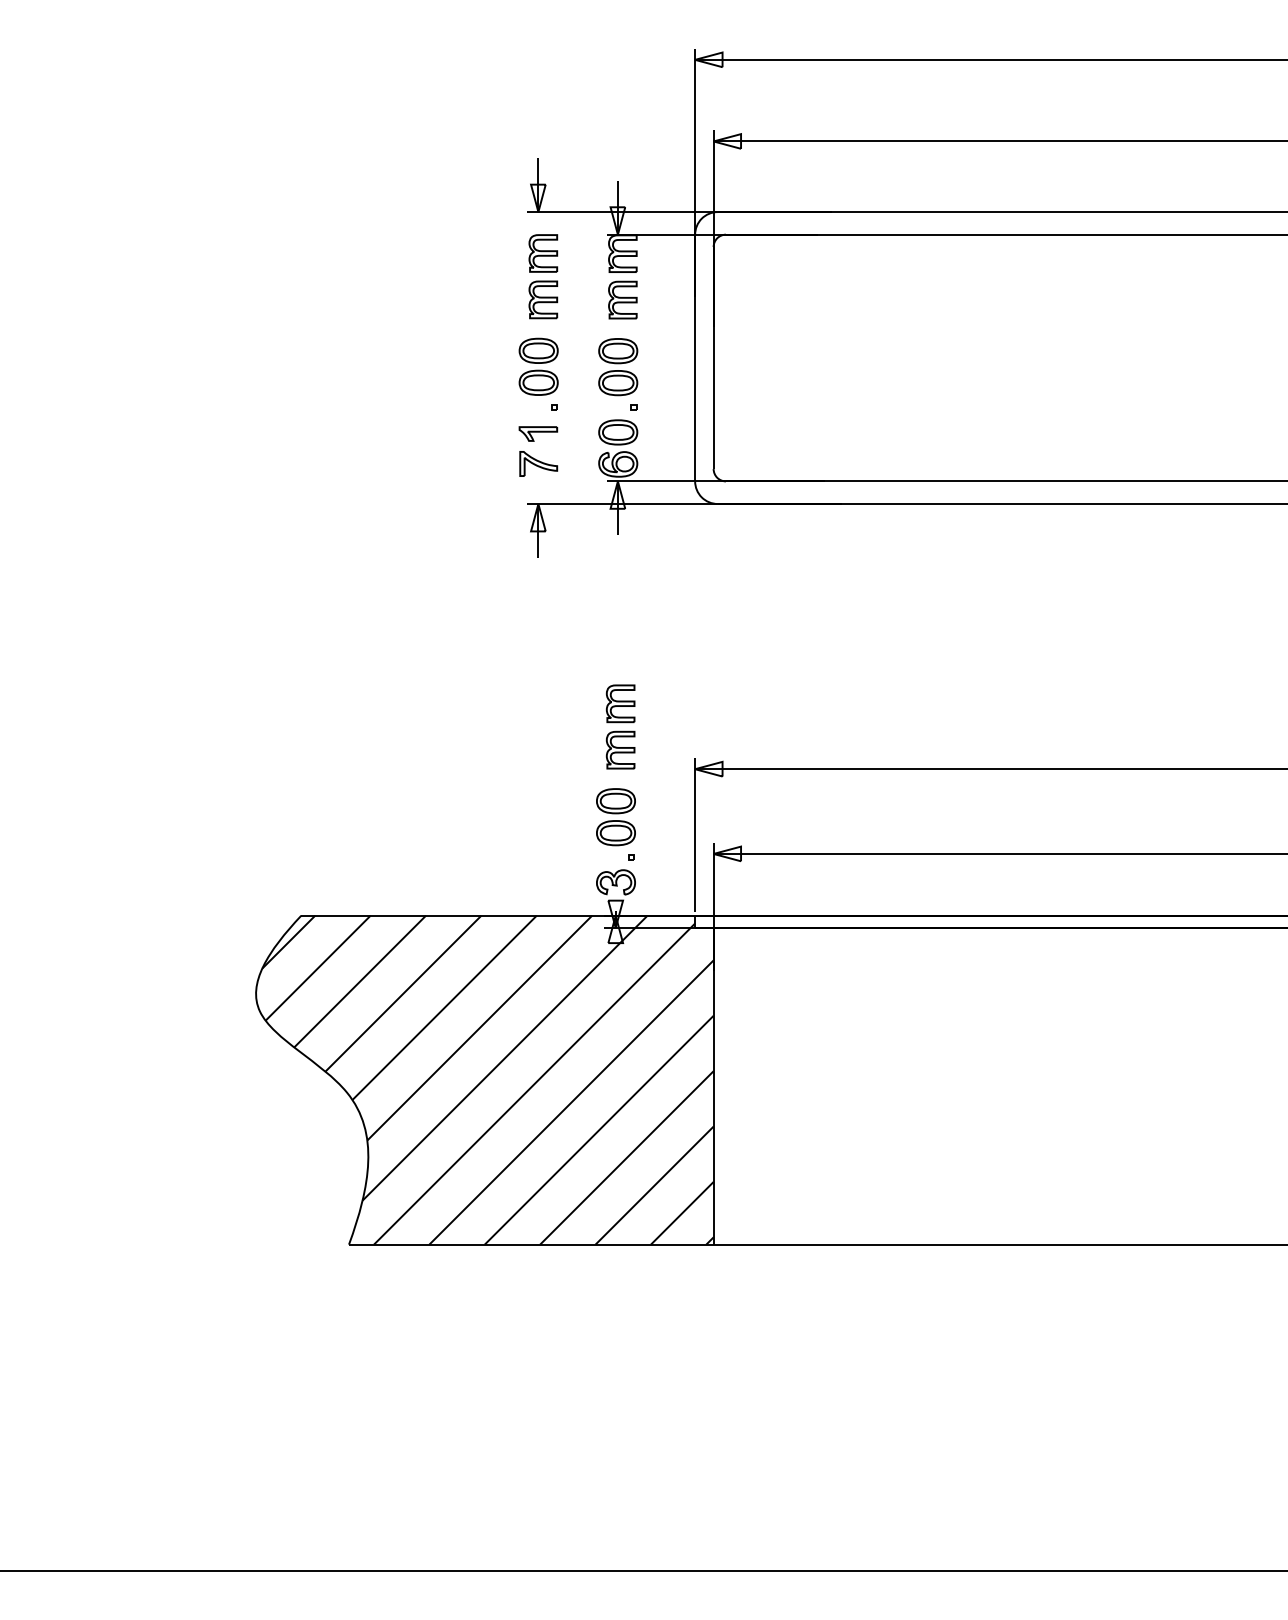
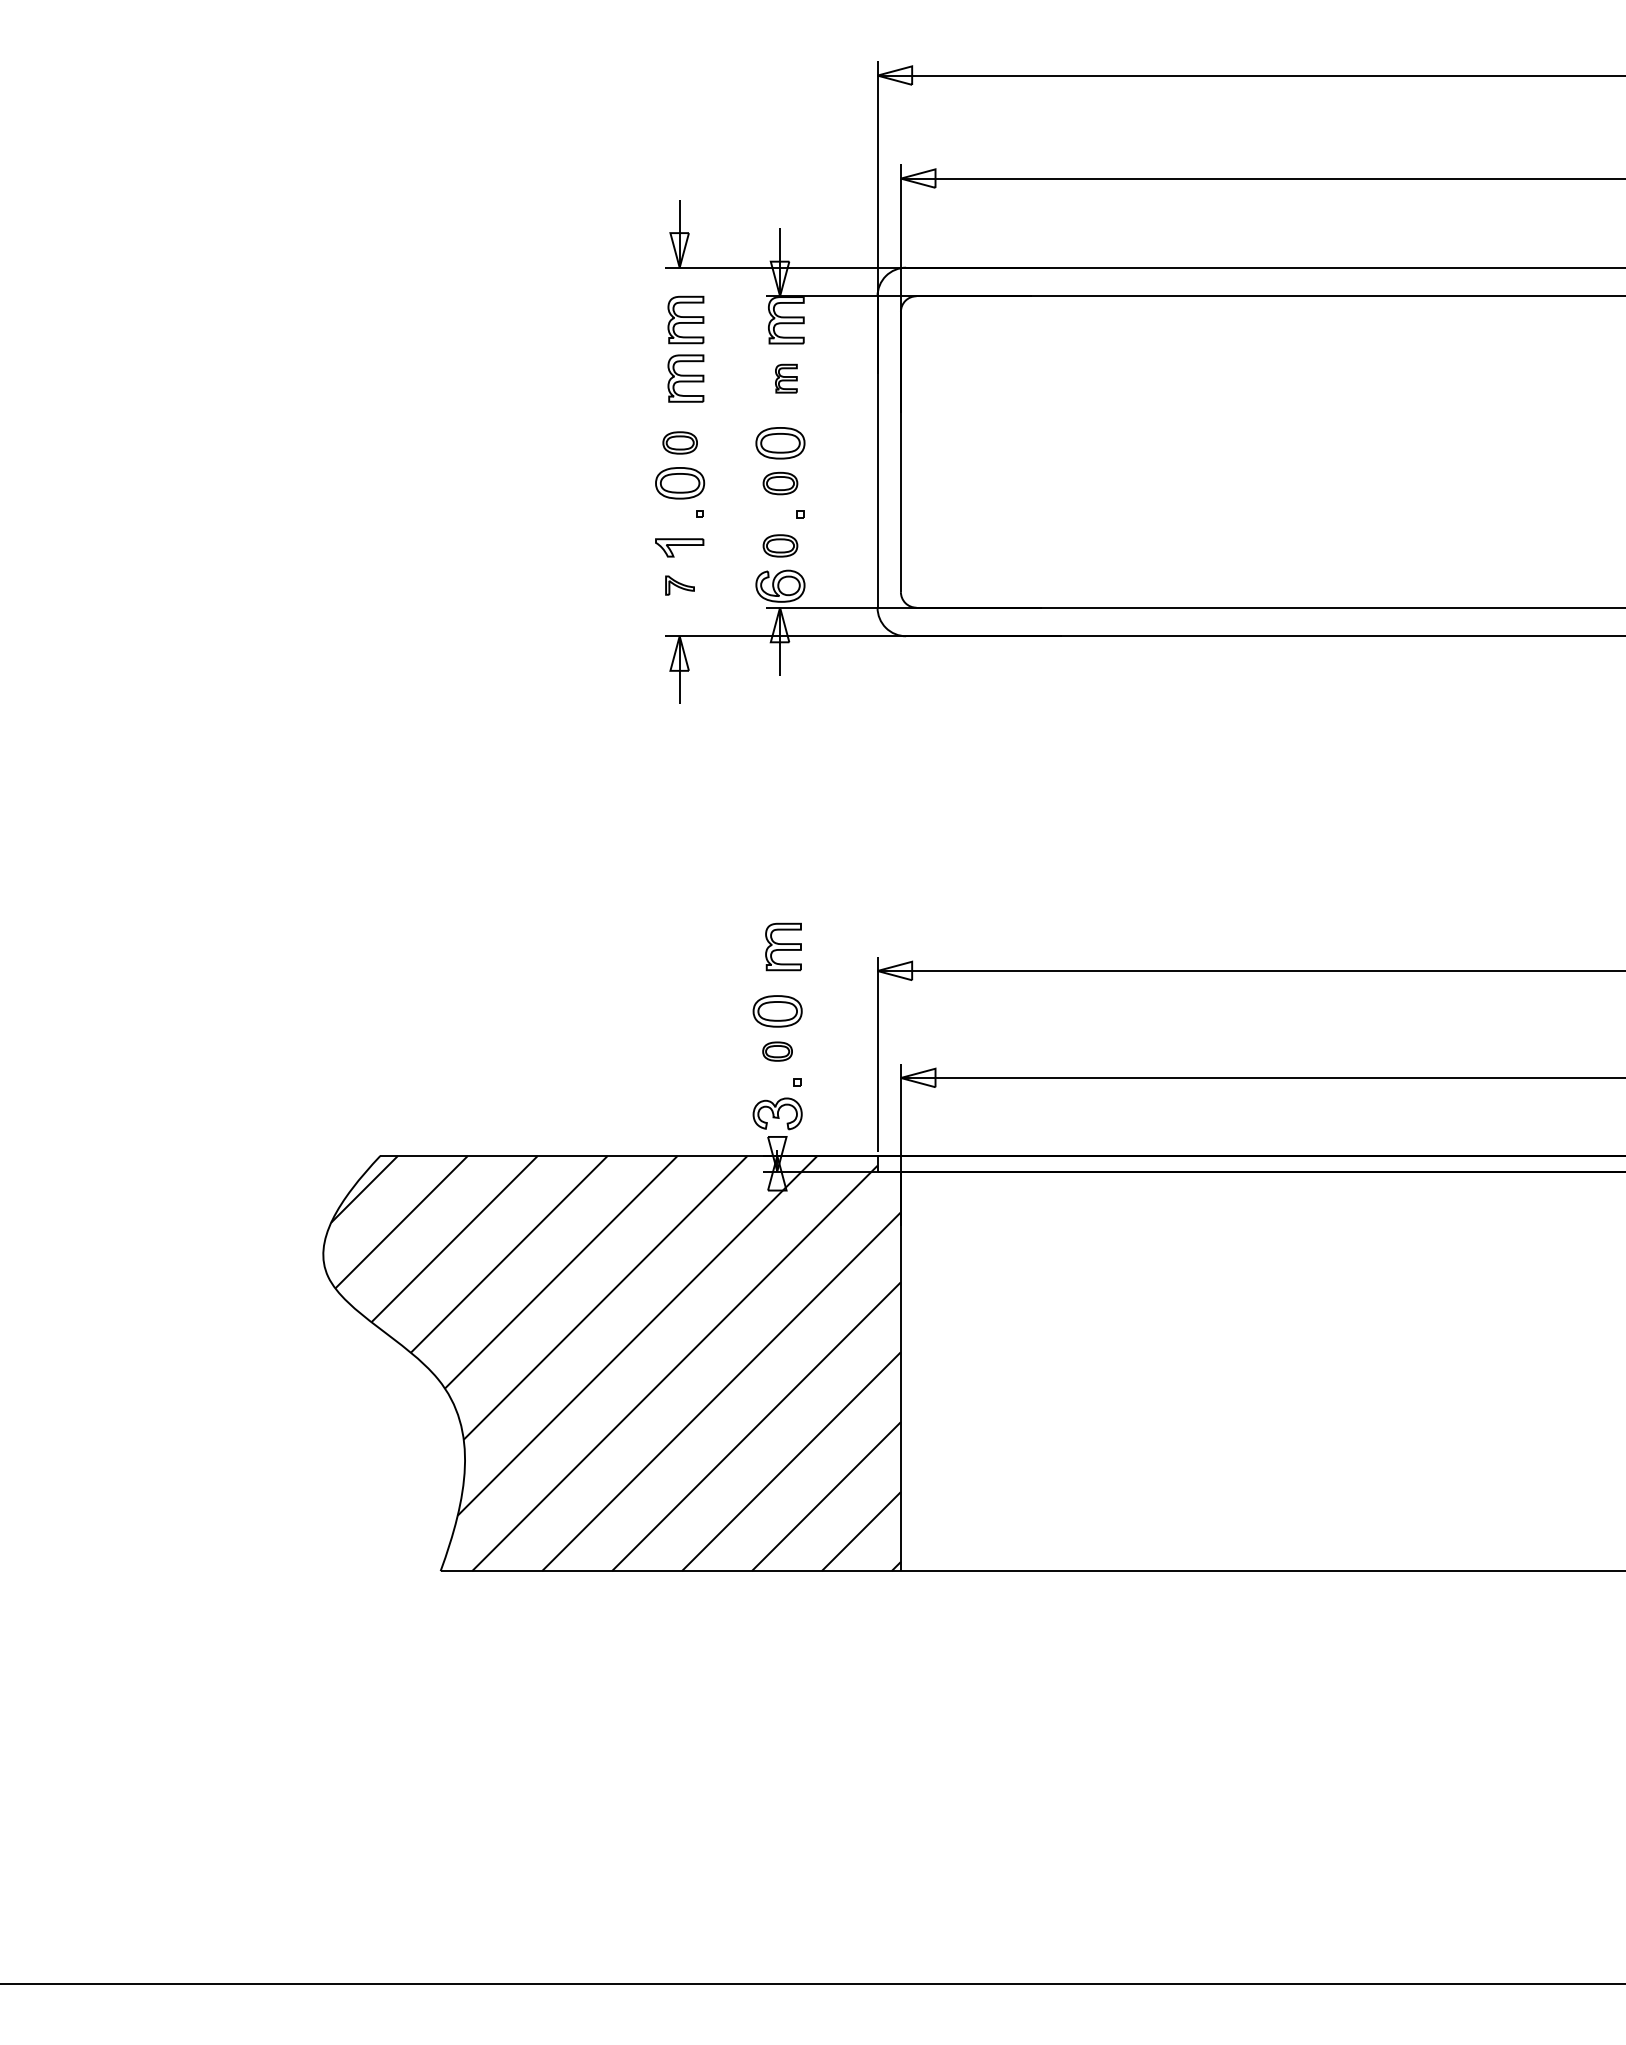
part: (623, 299) -> (786, 378), size x0.6
part: (539, 350) -> (680, 442), size x0.7
part: (618, 383) -> (780, 483), size x0.7
part: (618, 432) -> (780, 545), size x0.7
part: (538, 463) -> (679, 585), size x0.6
part: (620, 703) -> (783, 888), removed
part: (615, 832) -> (777, 1051), size x0.6

